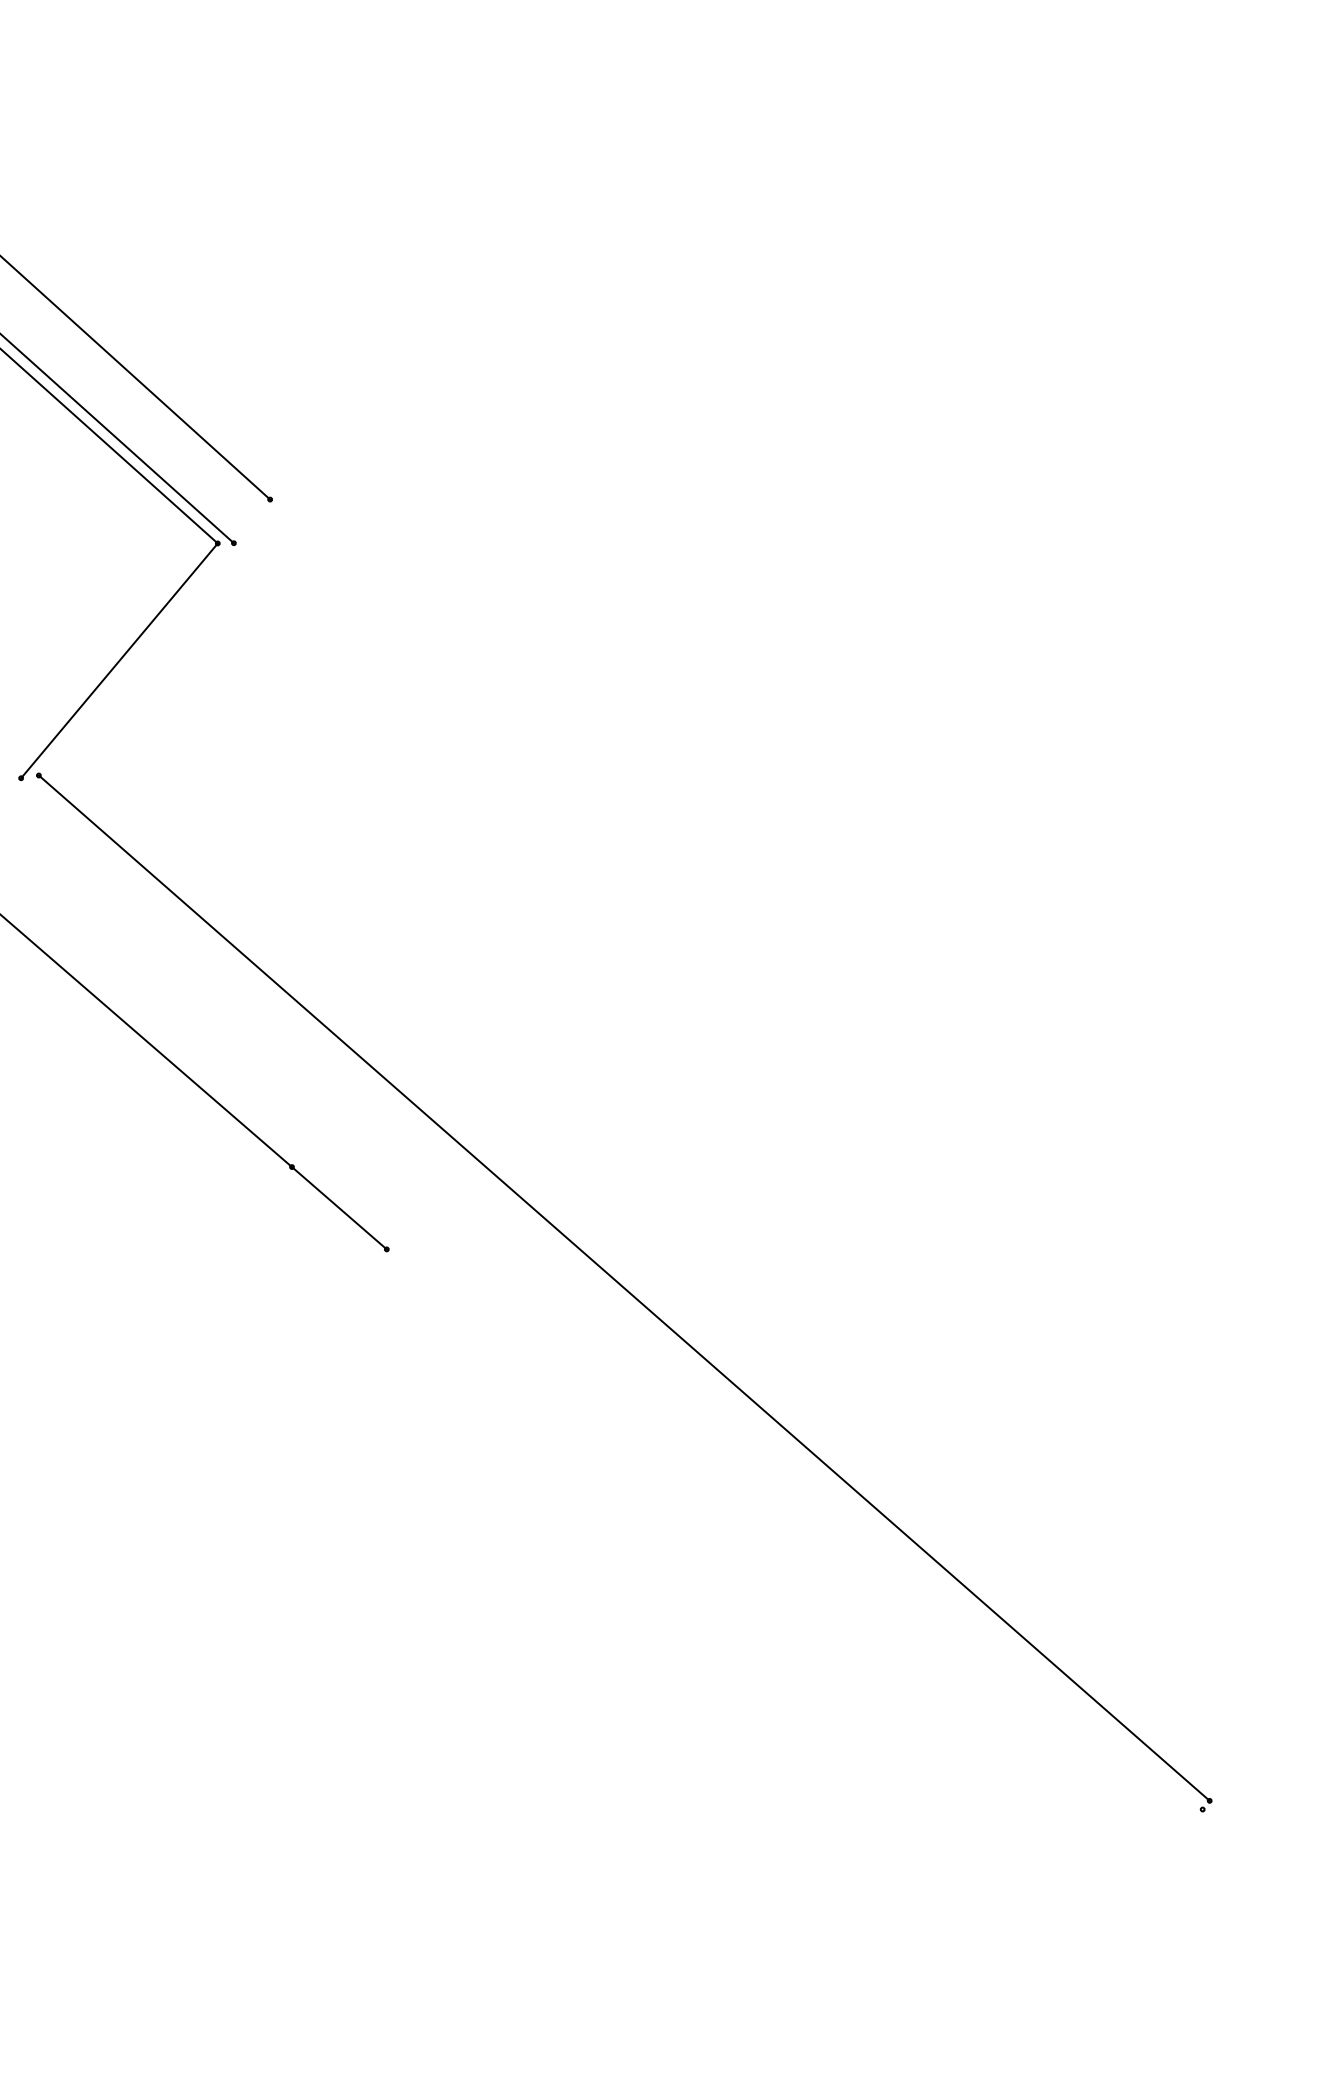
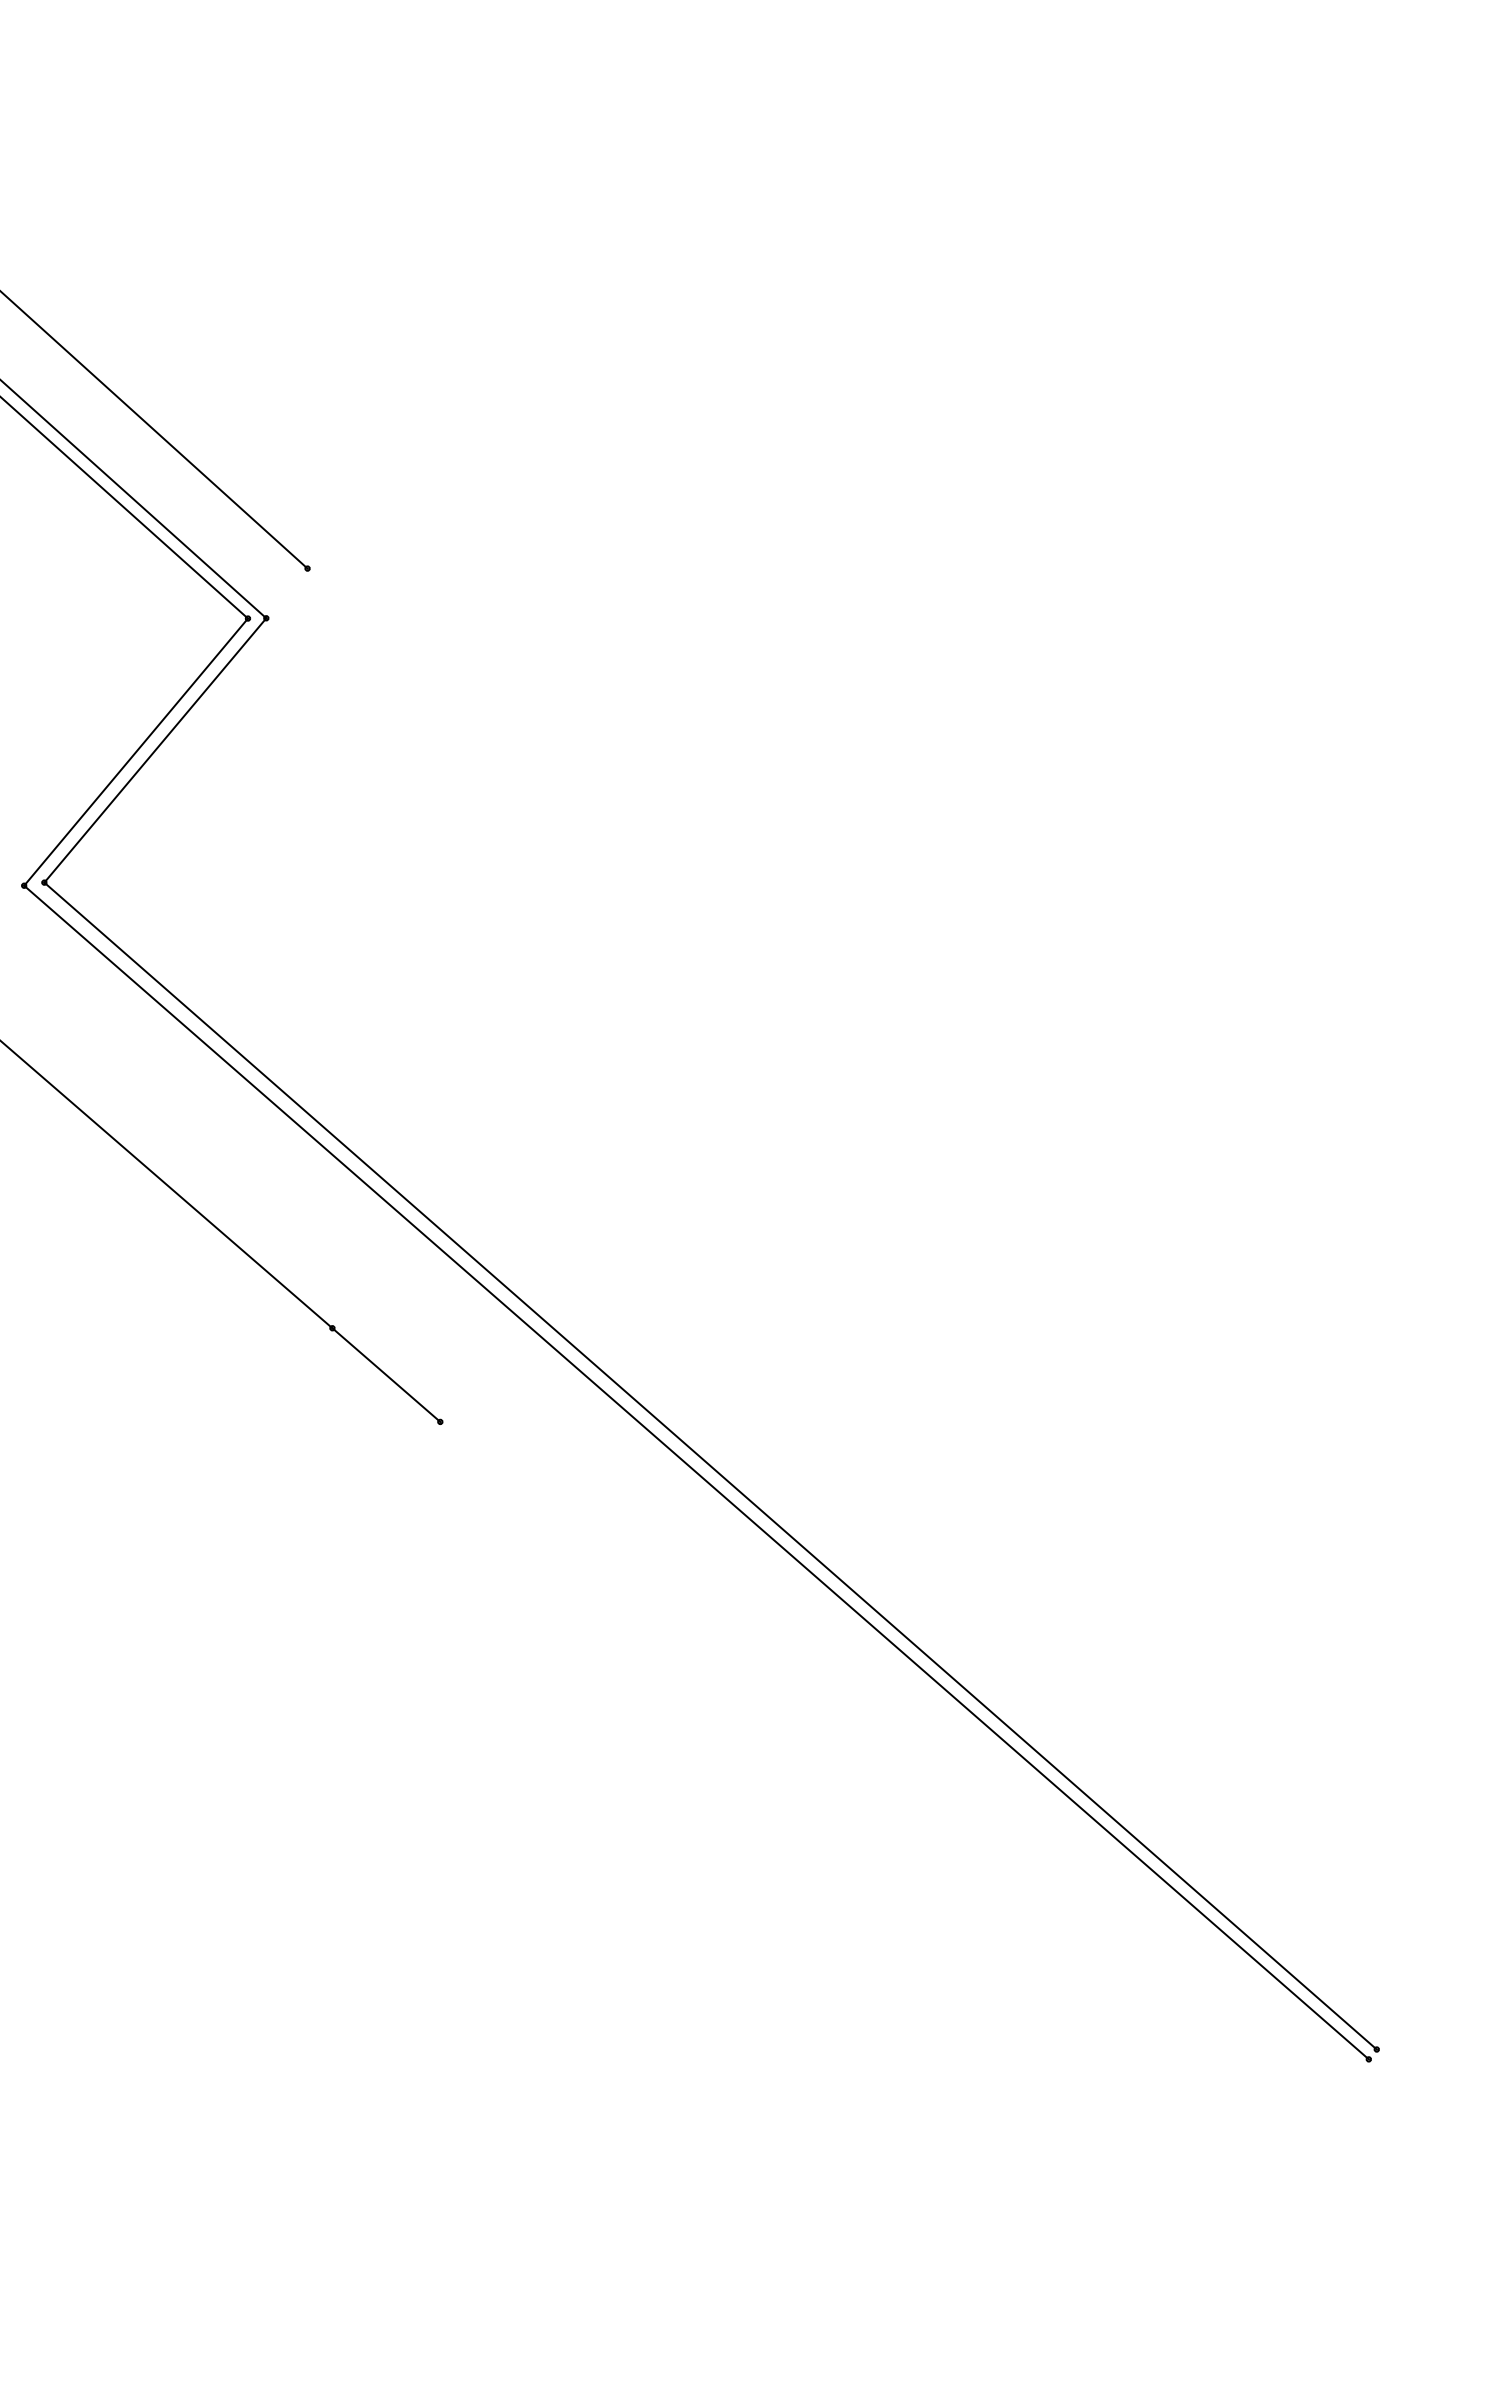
line: (136, 659) -> (155, 750), added
line: (611, 1293) -> (696, 1472), added

